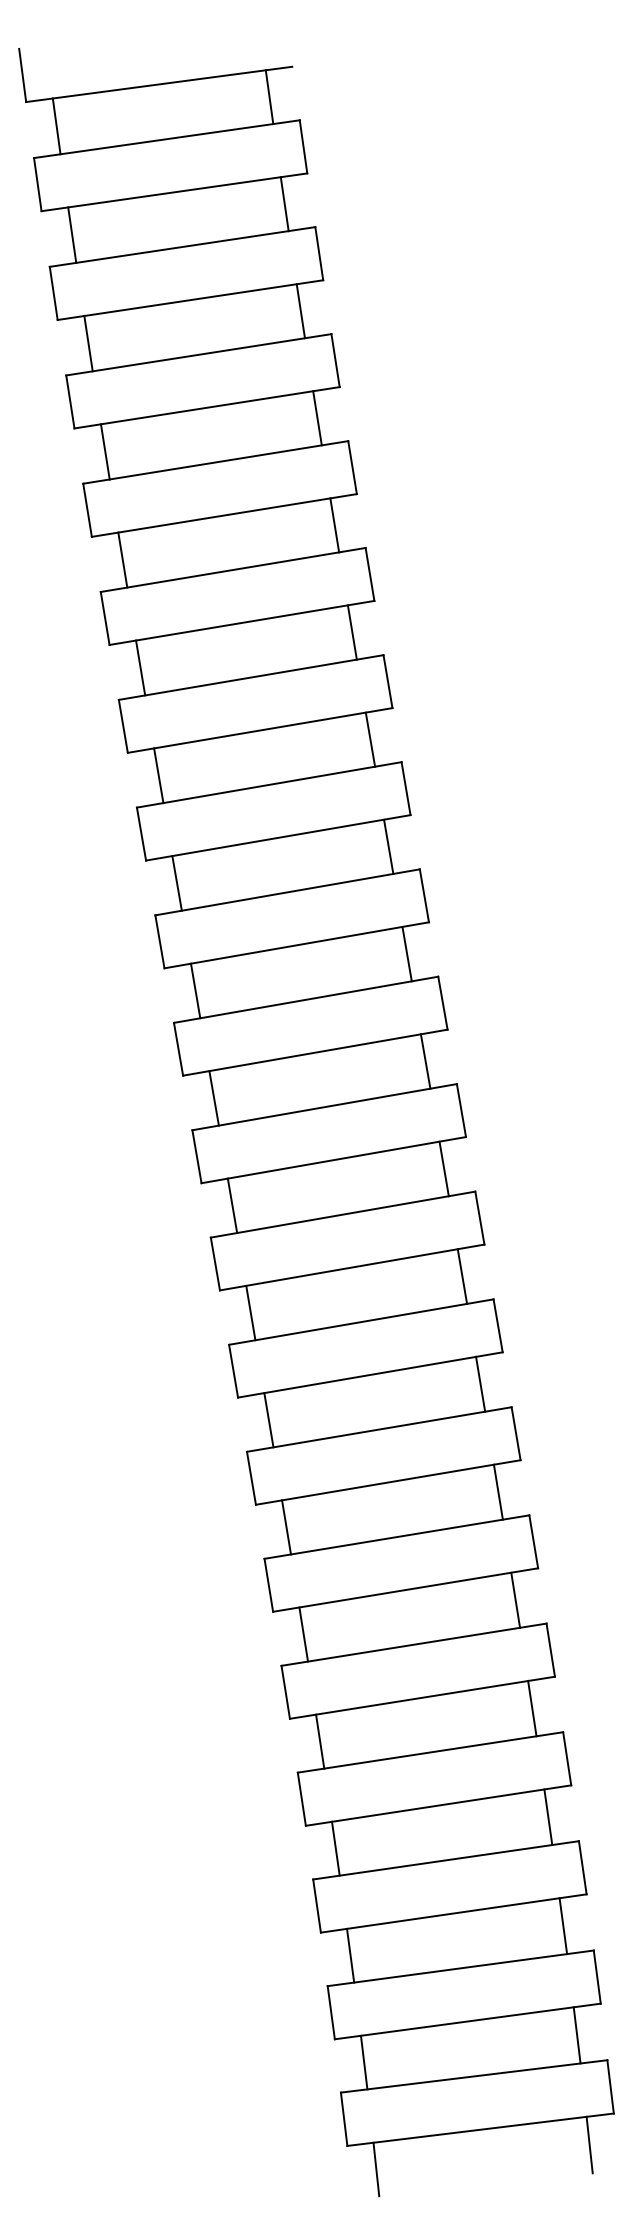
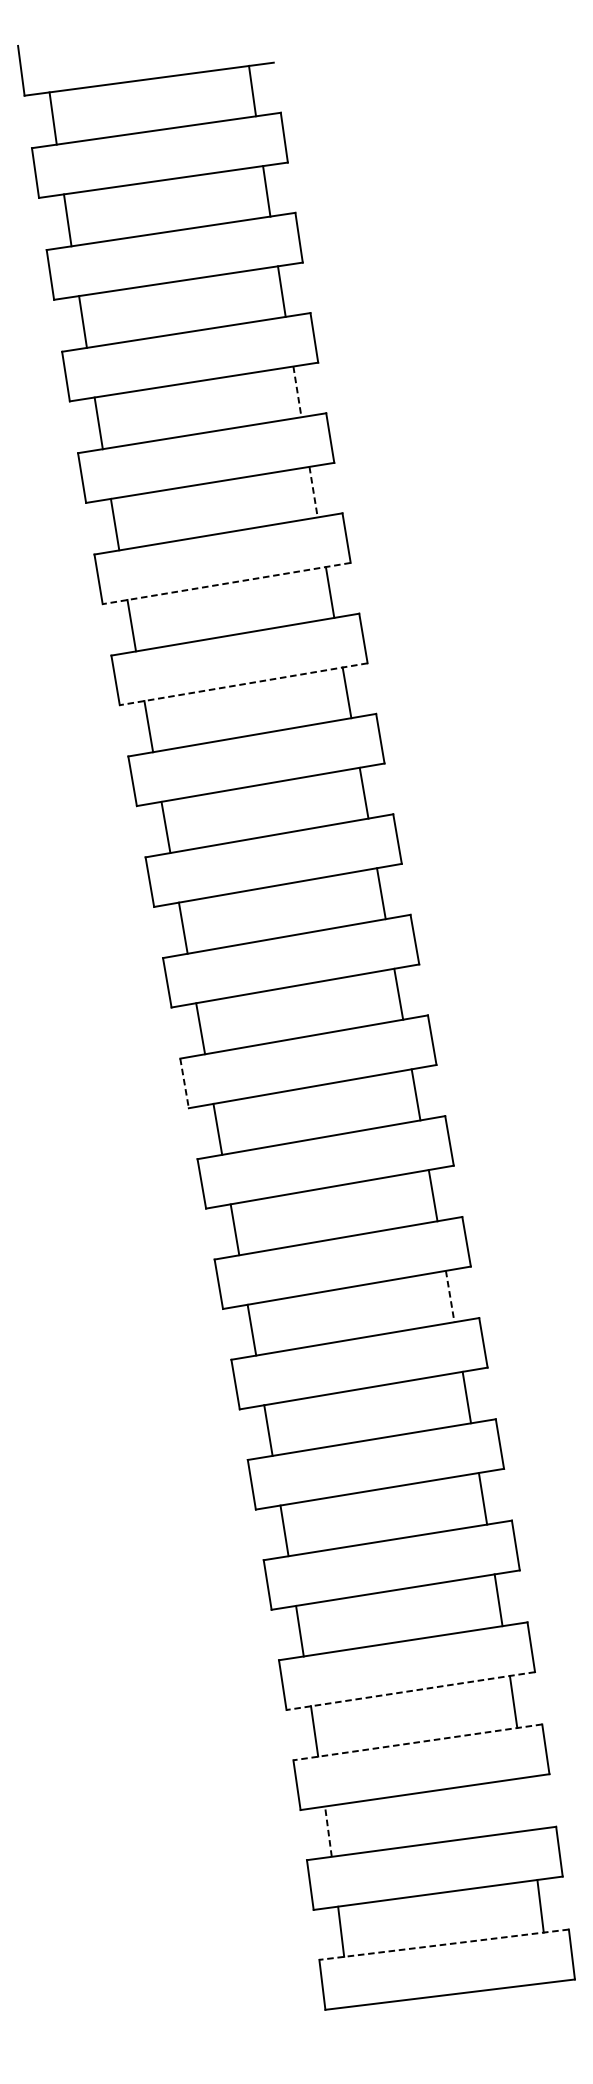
line: (317, 418) -> (297, 392), solid -> dashed
line: (334, 525) -> (313, 492), solid -> dashed
line: (241, 623) -> (226, 584), solid -> dashed
line: (259, 730) -> (243, 684), solid -> dashed
line: (196, 1156) -> (184, 1083), solid -> dashed
line: (480, 1384) -> (450, 1296), solid -> dashed
line: (438, 1805) -> (410, 1690), solid -> dashed
line: (445, 1860) -> (417, 1742), solid -> dashed
line: (563, 1926) -> (527, 1804), removed
line: (350, 1955) -> (328, 1831), solid -> dashed
line: (473, 2076) -> (443, 1944), solid -> dashed
line: (589, 2144) -> (552, 2008), removed
line: (376, 2169) -> (352, 2031), removed

